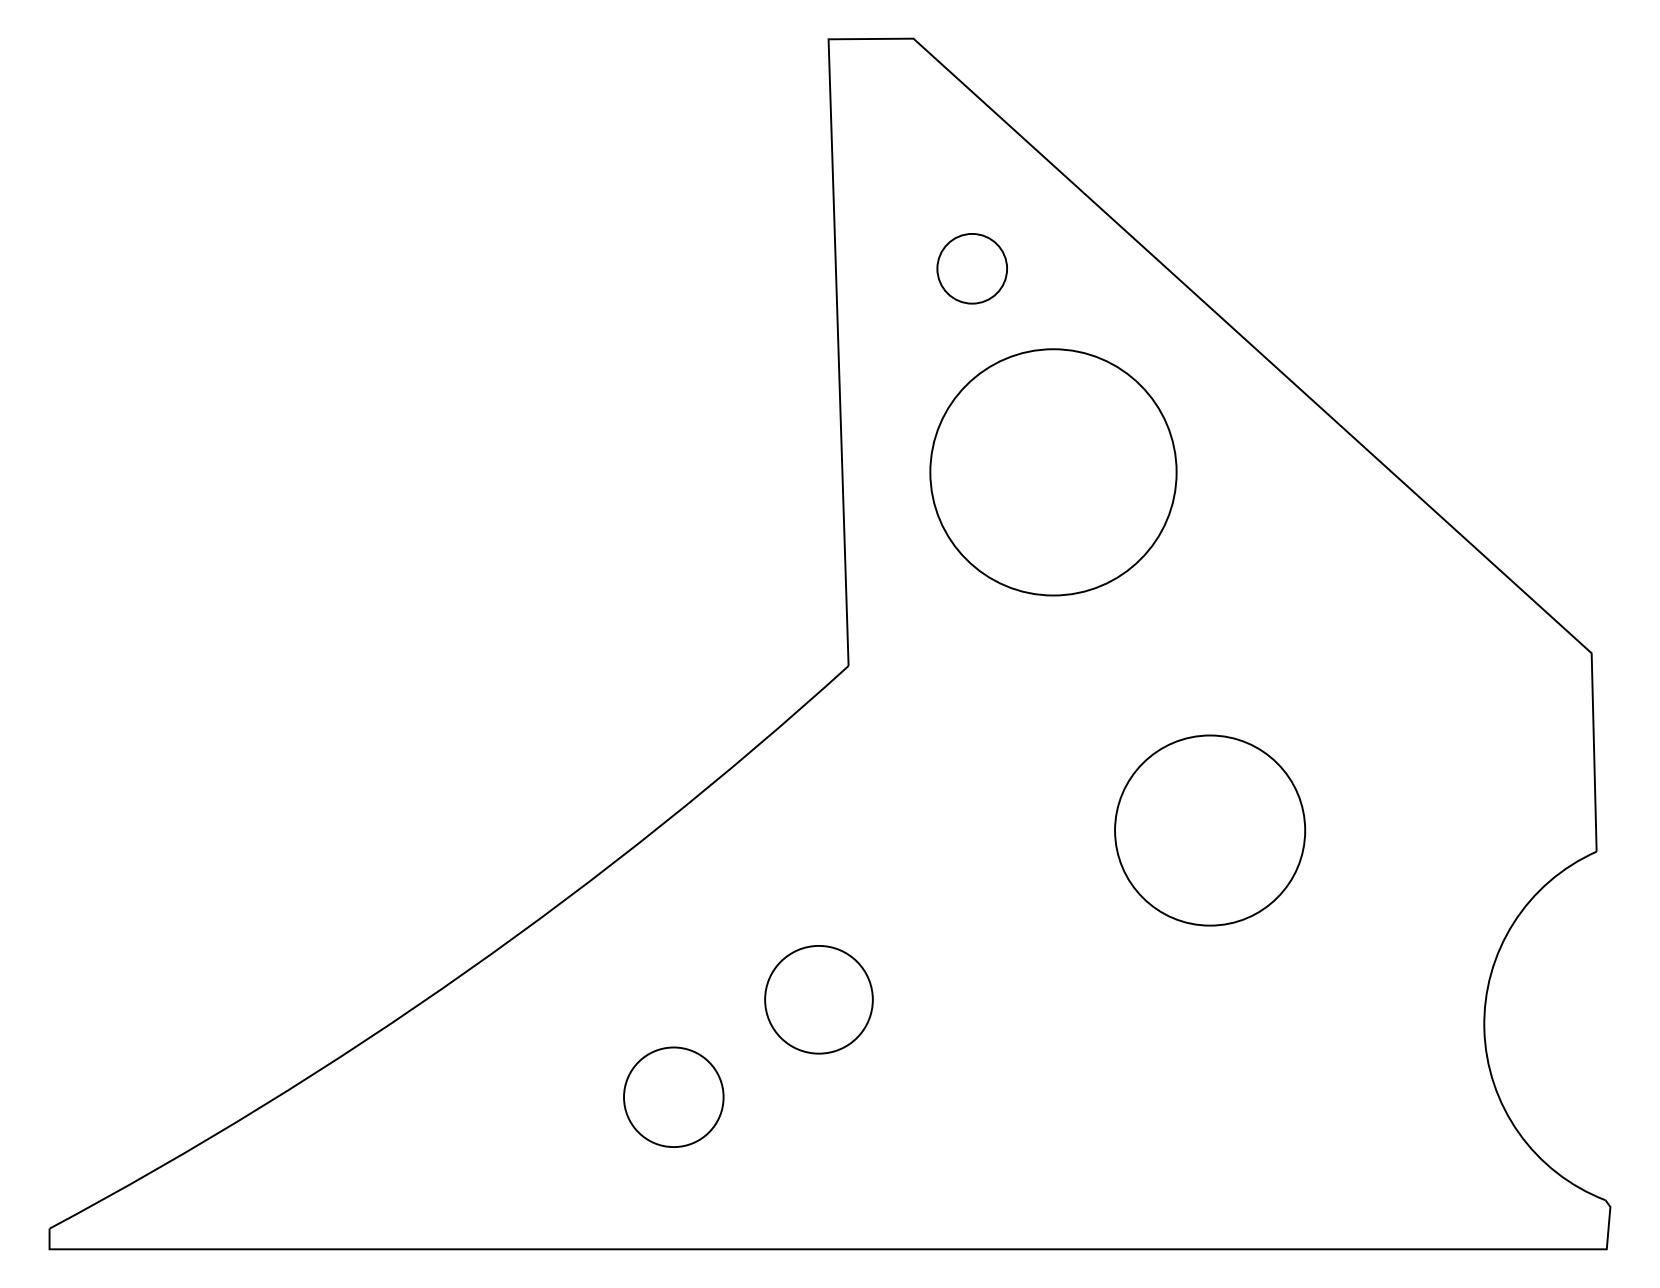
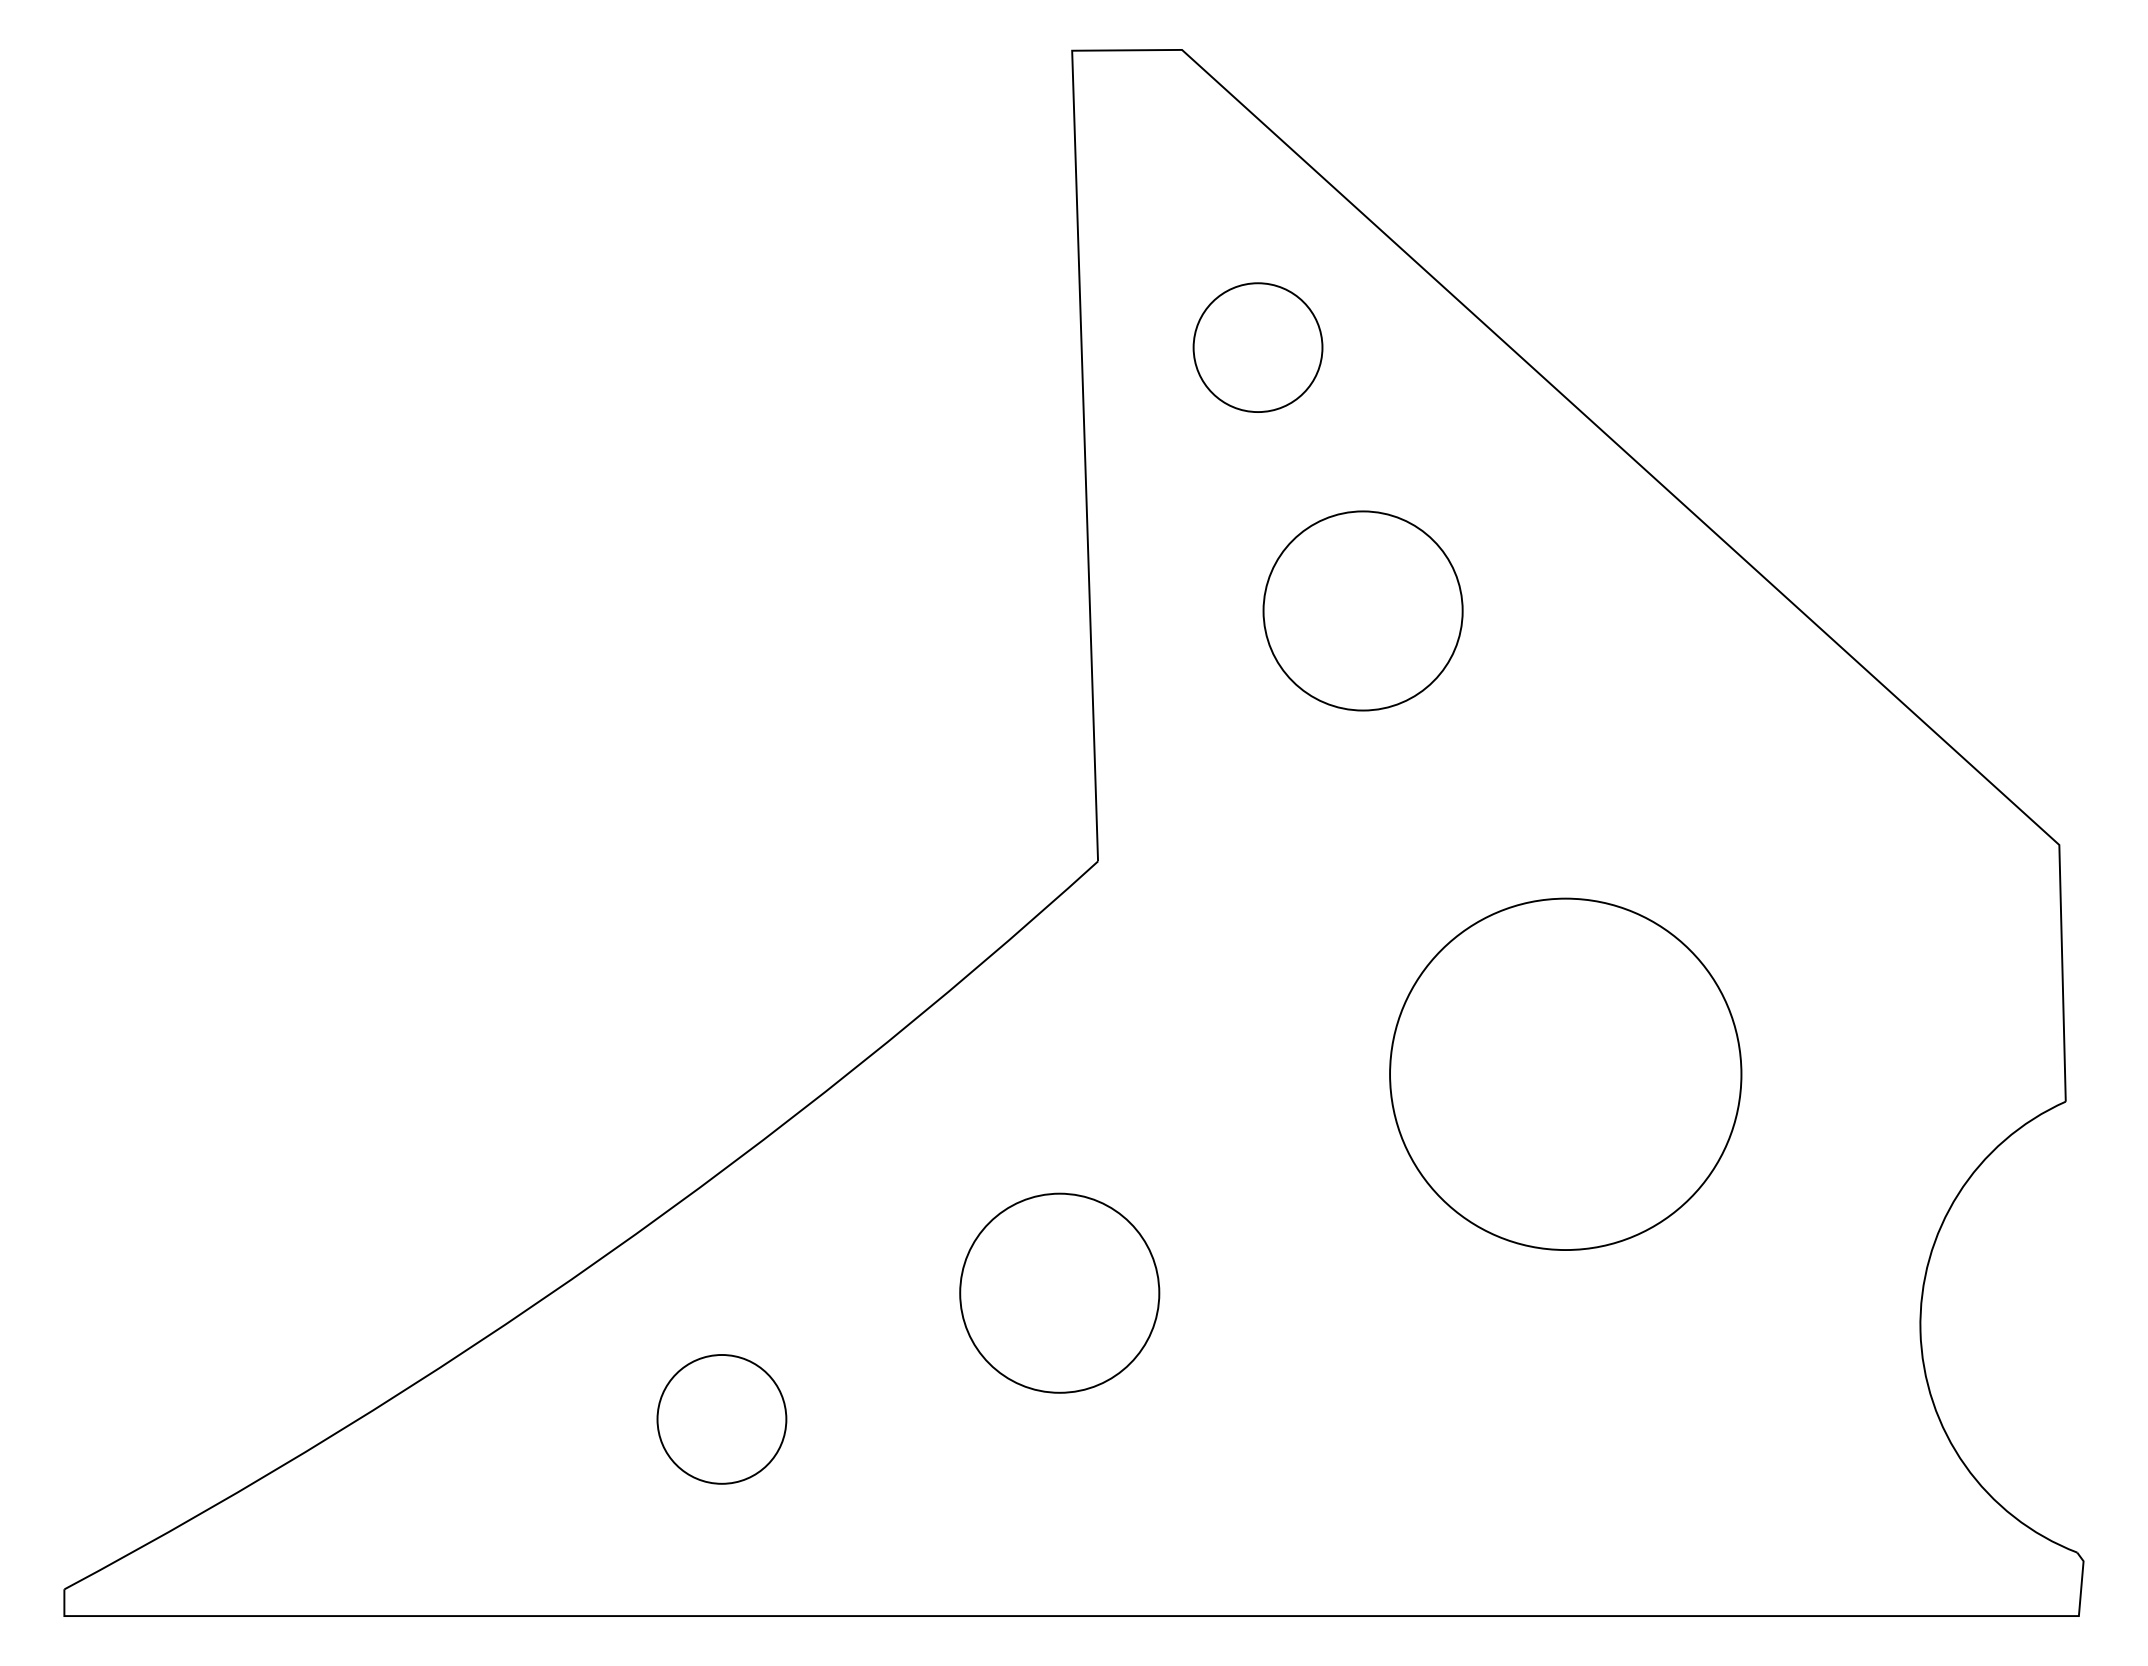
circle: (971, 268) -> (1257, 347), size x1.43
circle: (1053, 472) -> (1362, 610), size x0.62
circle: (1209, 830) -> (1565, 1074), size x1.43
circle: (818, 999) -> (1059, 1292), size x1.43
circle: (673, 1097) -> (721, 1419), moved

